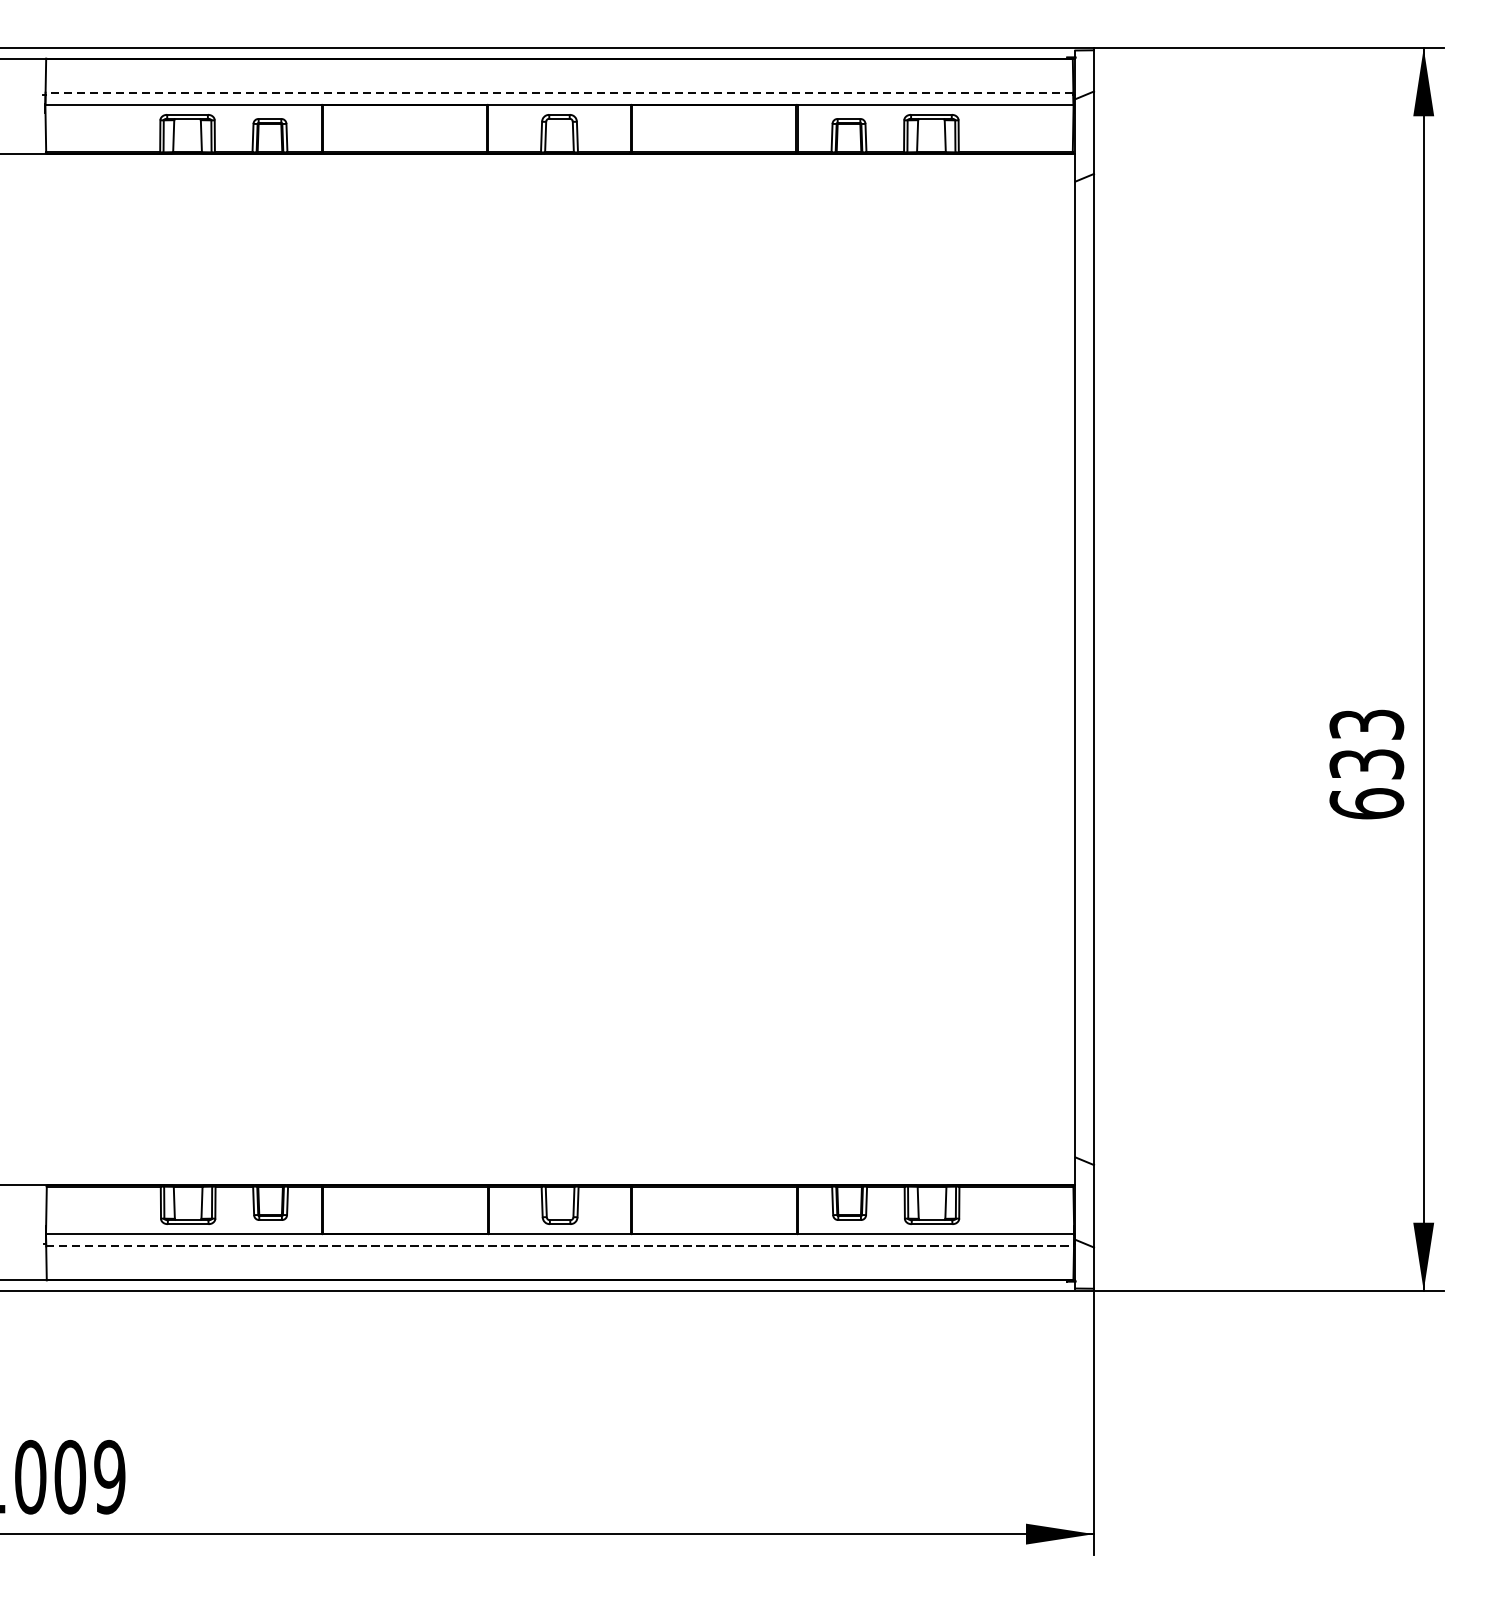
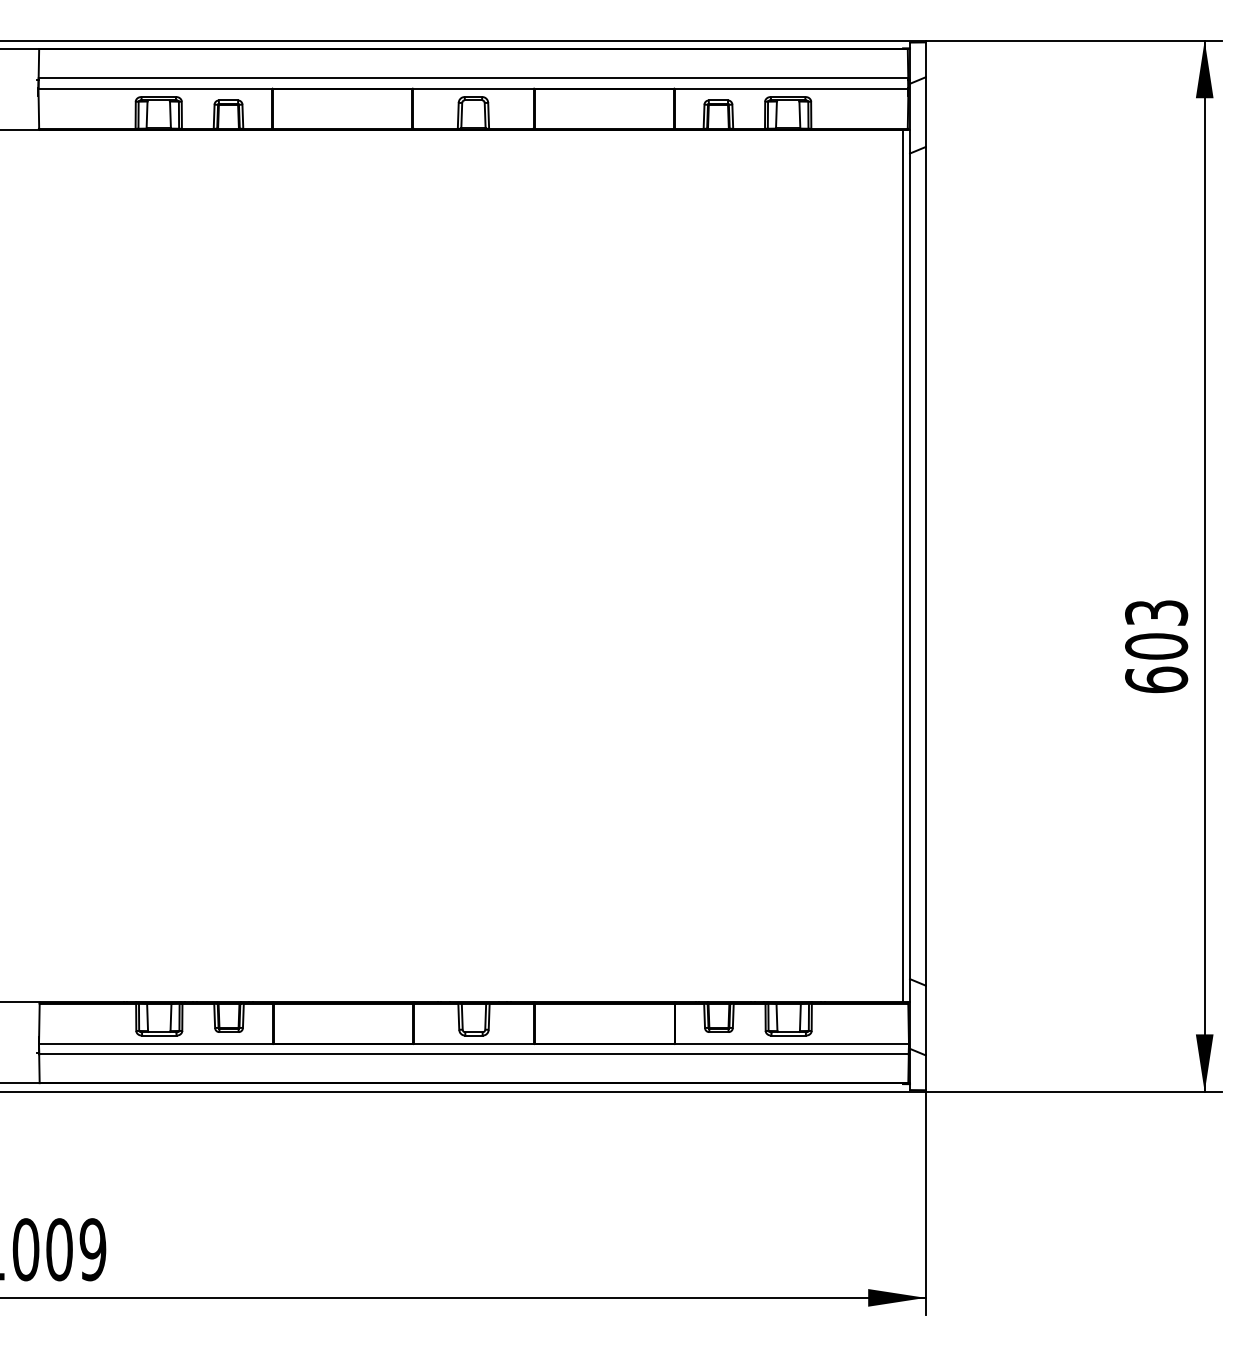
line: (559, 92) -> (473, 78), dashed -> solid
line: (1067, 669) -> (903, 566), added
text: (1366, 764) -> (1156, 646), 633 -> 603
line: (559, 1246) -> (473, 1054), dashed -> solid

